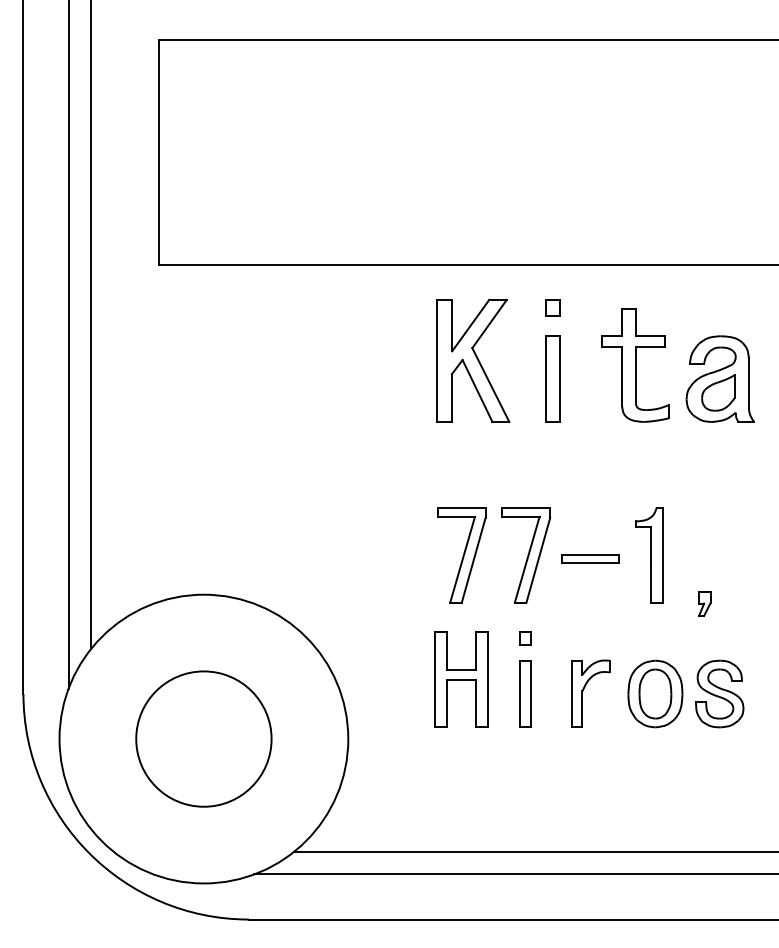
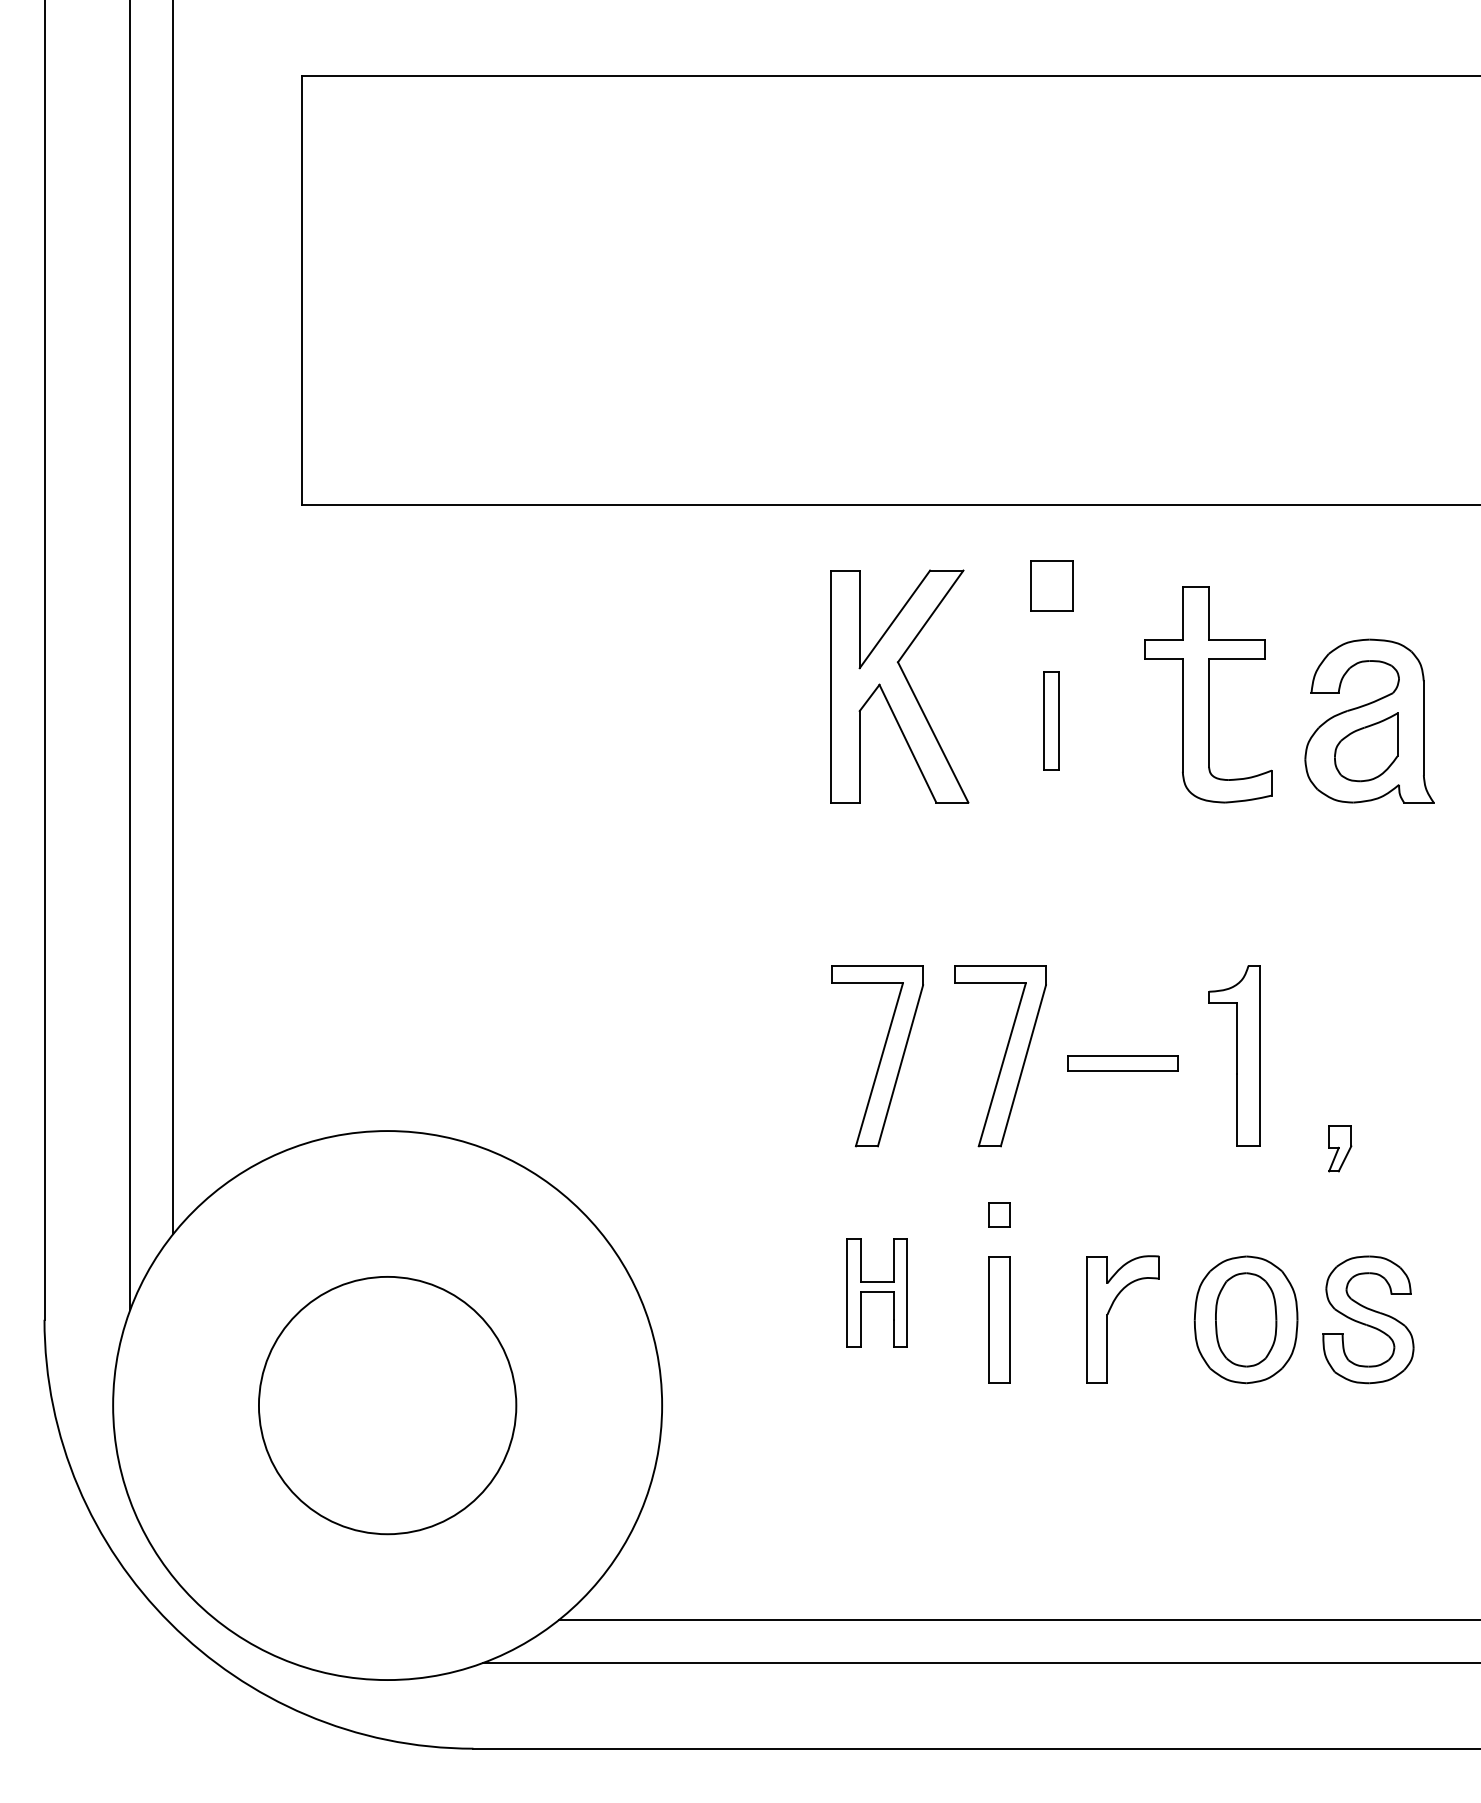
part: (552, 307) -> (1050, 584), size x1.6
part: (552, 378) -> (1050, 719), size x0.6
part: (461, 679) -> (877, 1292), size x0.6

